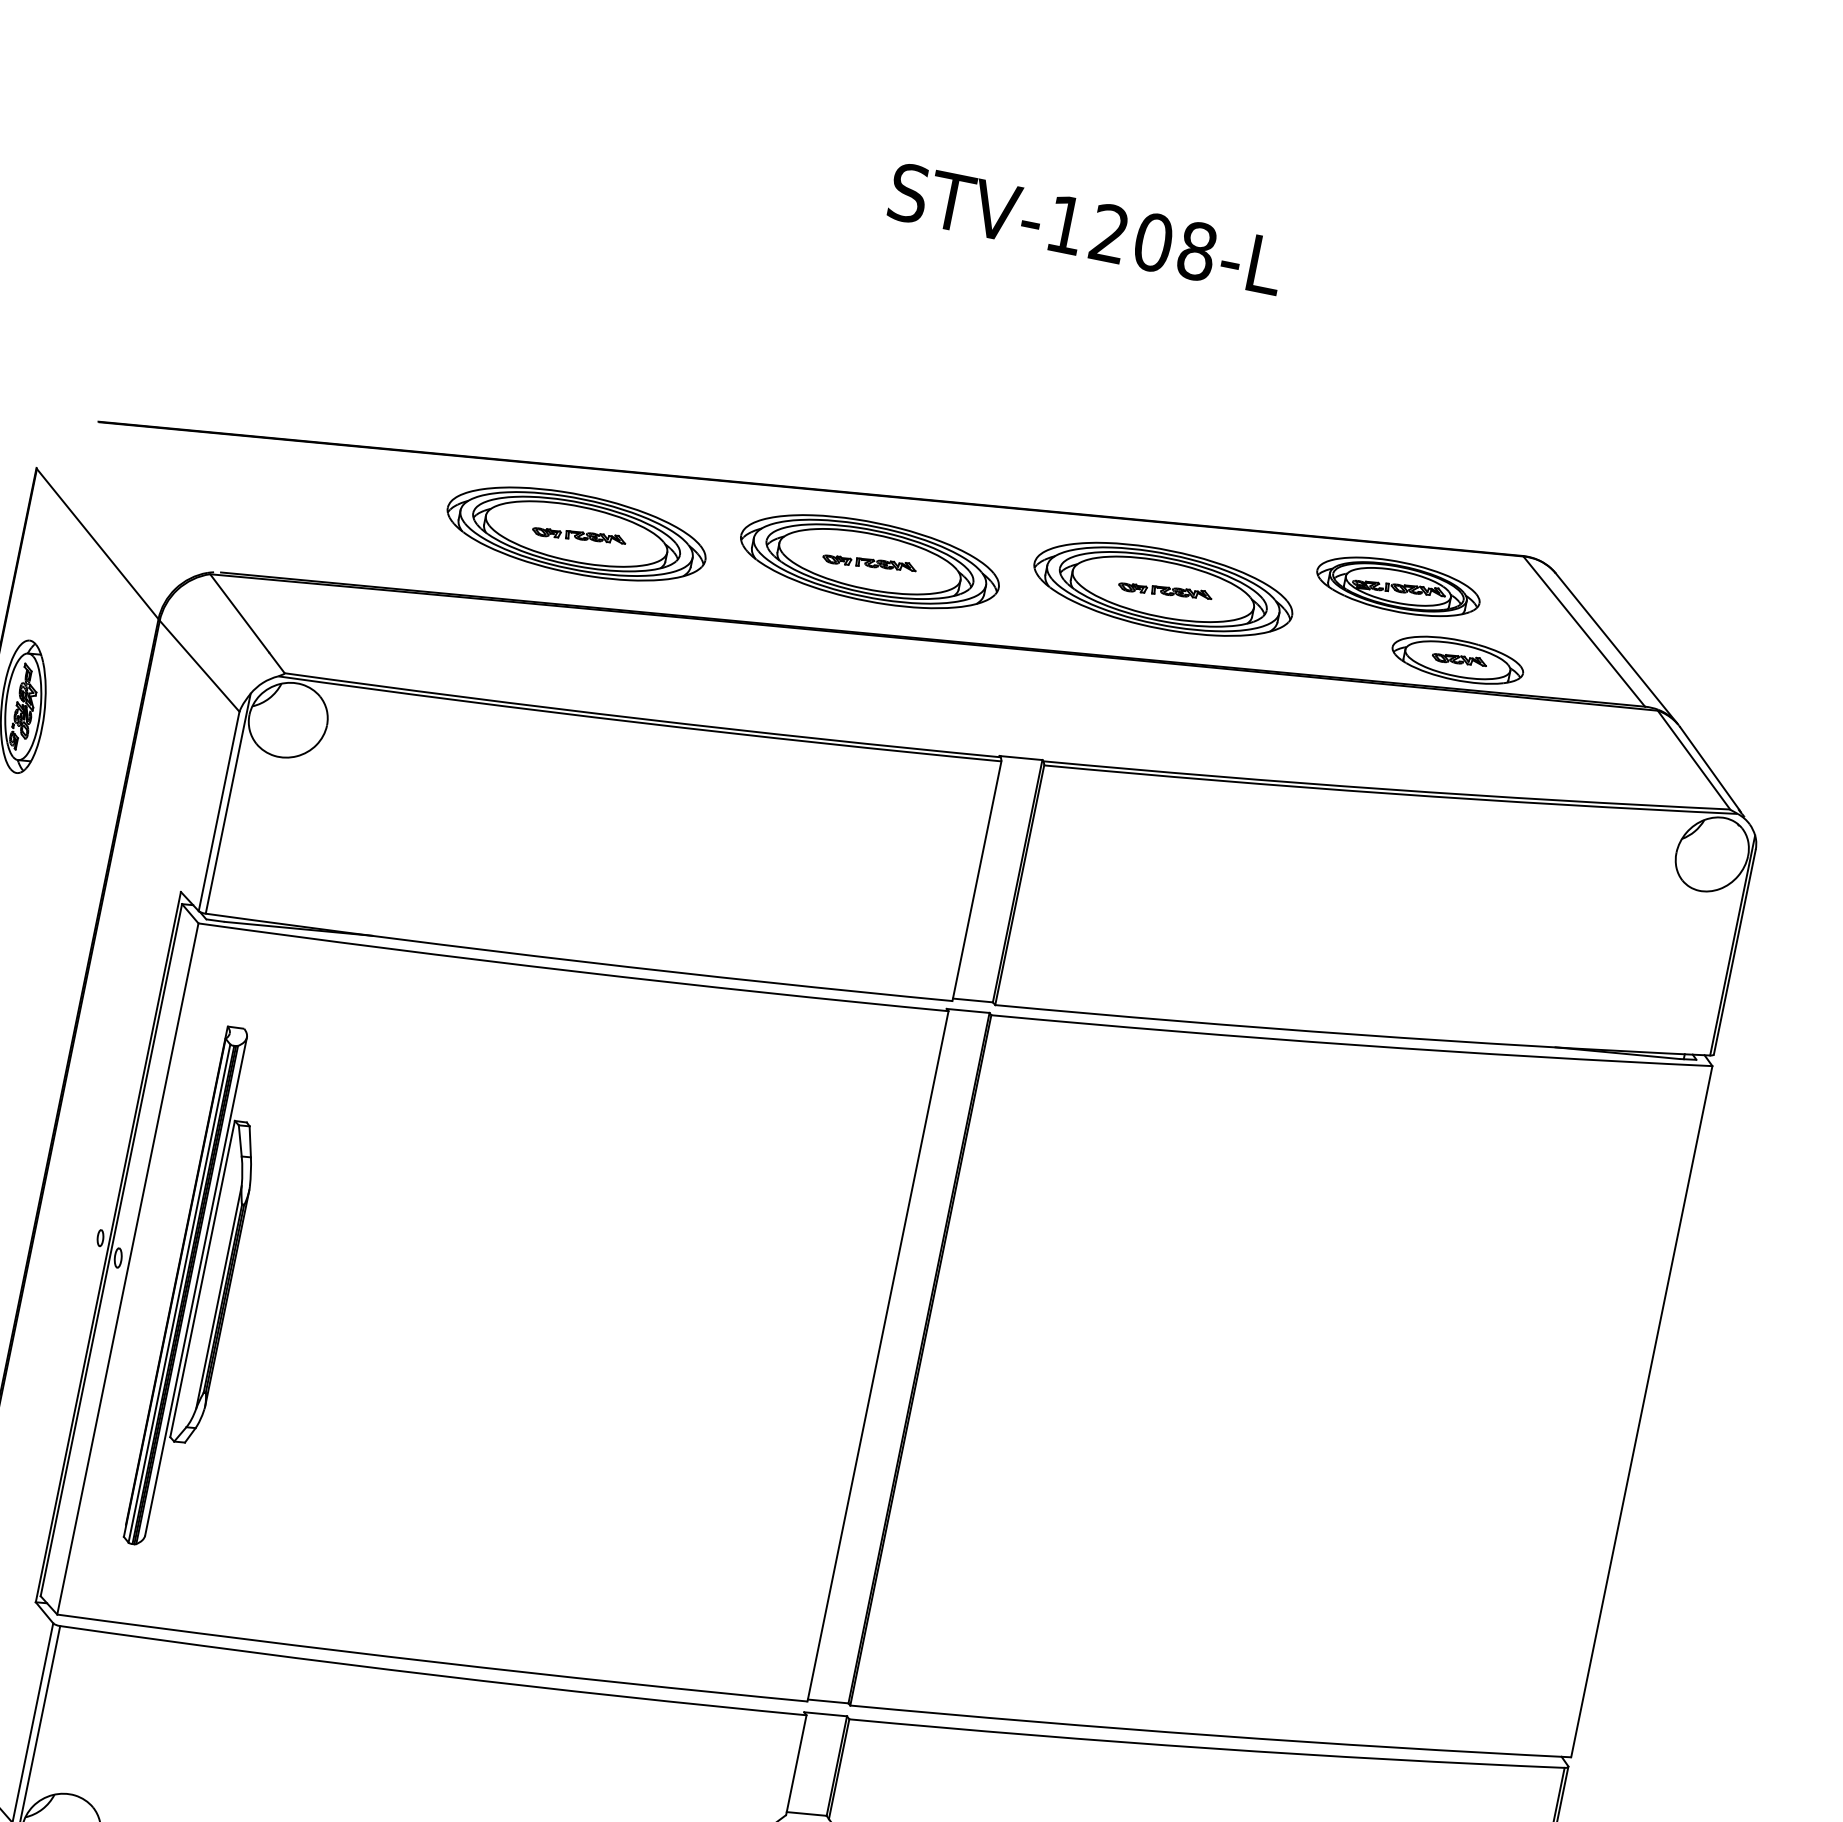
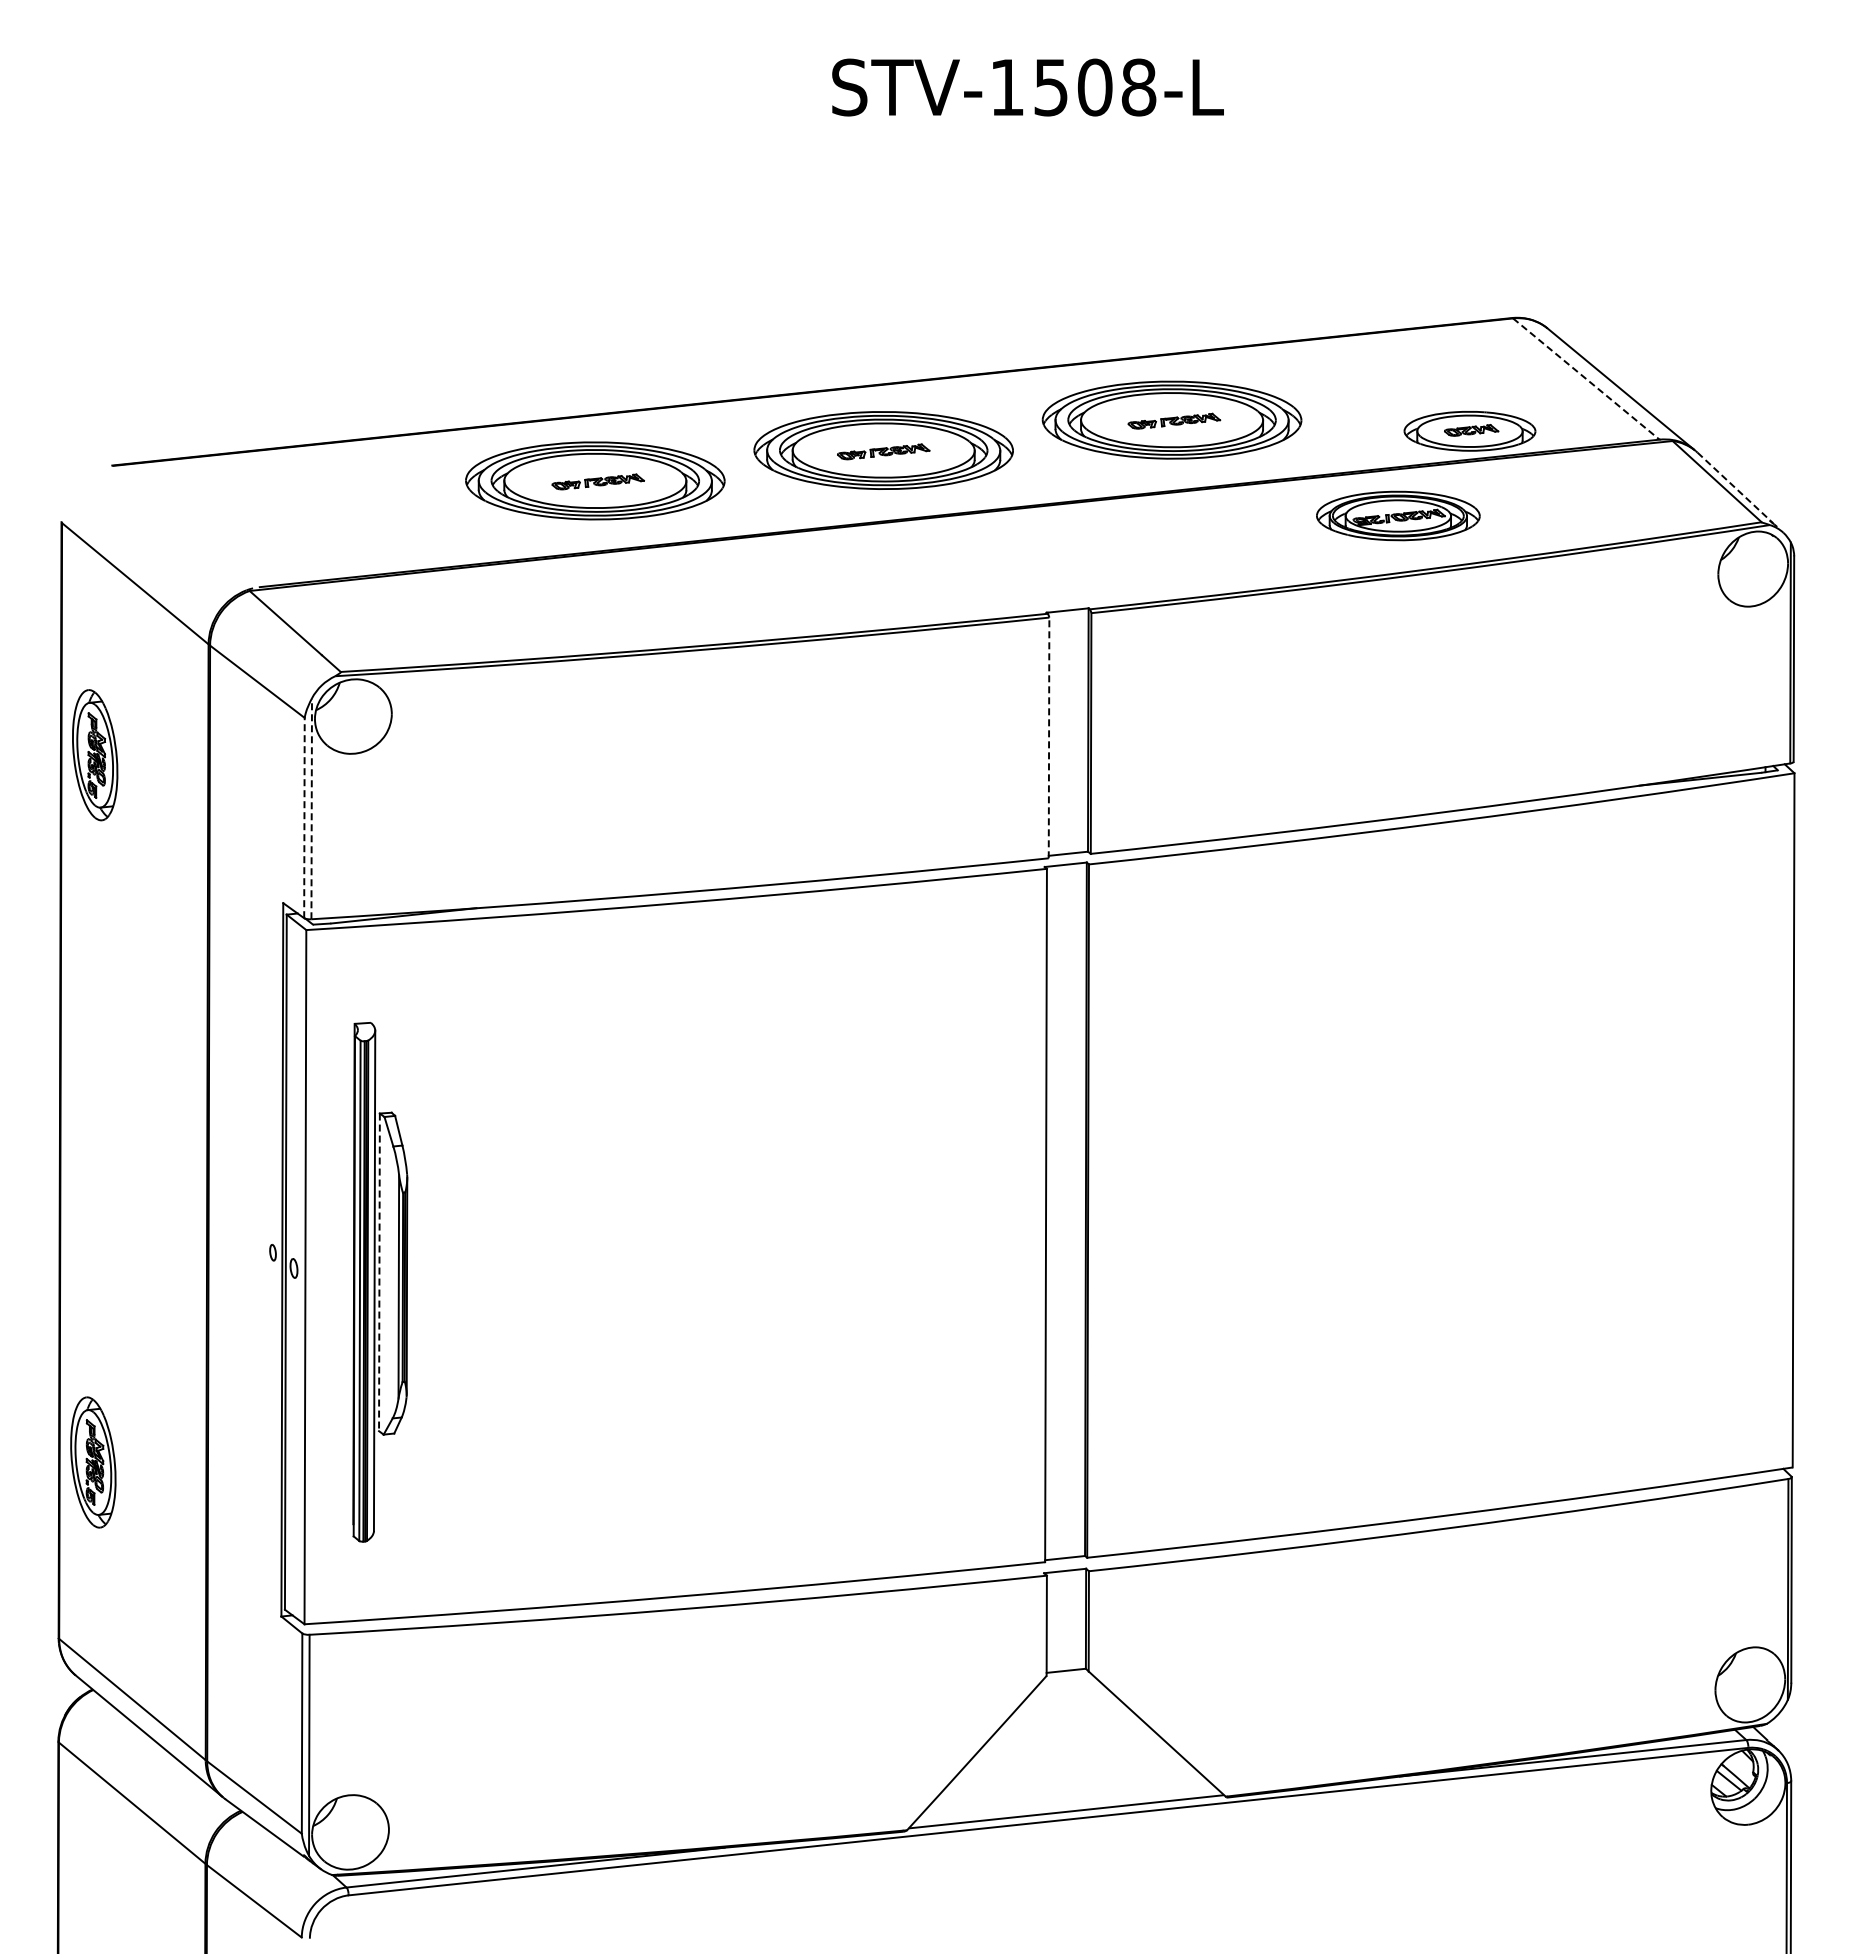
text: (1109, 233) -> (1050, 87), STV-1208-L -> STV-1508-L
part: (1398, 586) -> (1398, 515), moved
line: (1584, 632) -> (1586, 379), solid -> dashed
line: (1710, 769) -> (1734, 487), solid -> dashed
line: (228, 803) -> (311, 808), solid -> dashed
line: (219, 810) -> (304, 817), solid -> dashed
line: (977, 880) -> (1049, 737), solid -> dashed
line: (202, 1279) -> (379, 1272), solid -> dashed

